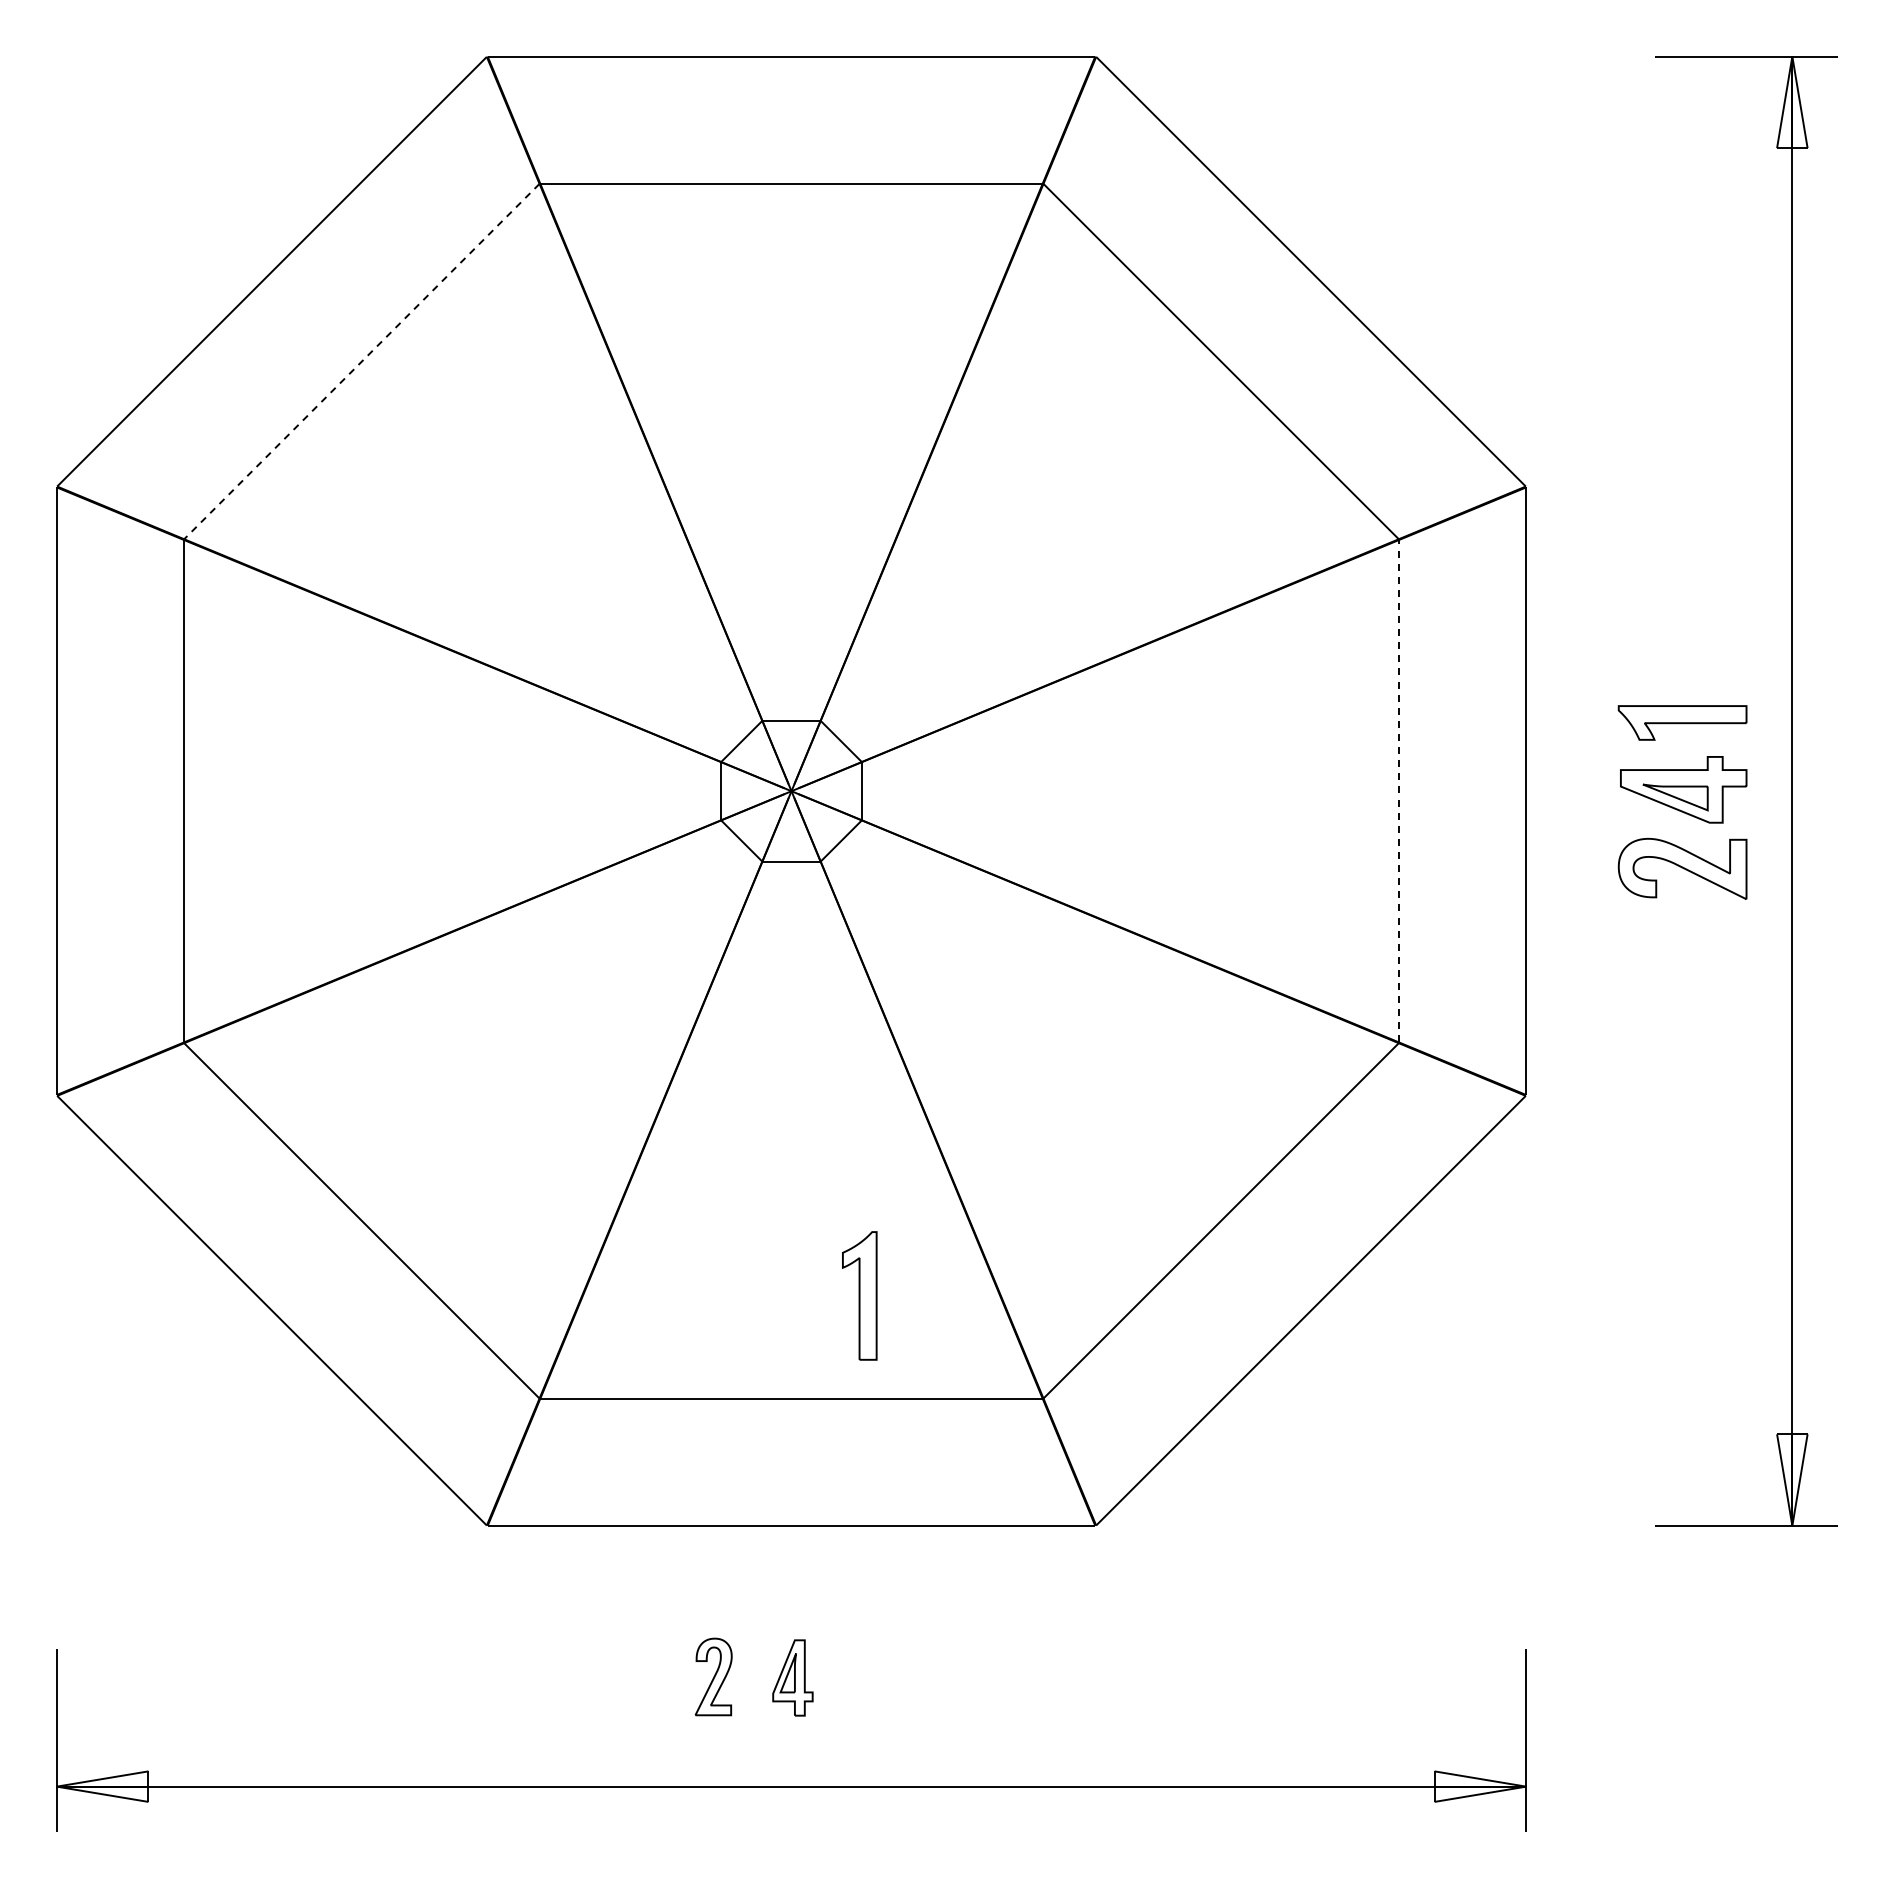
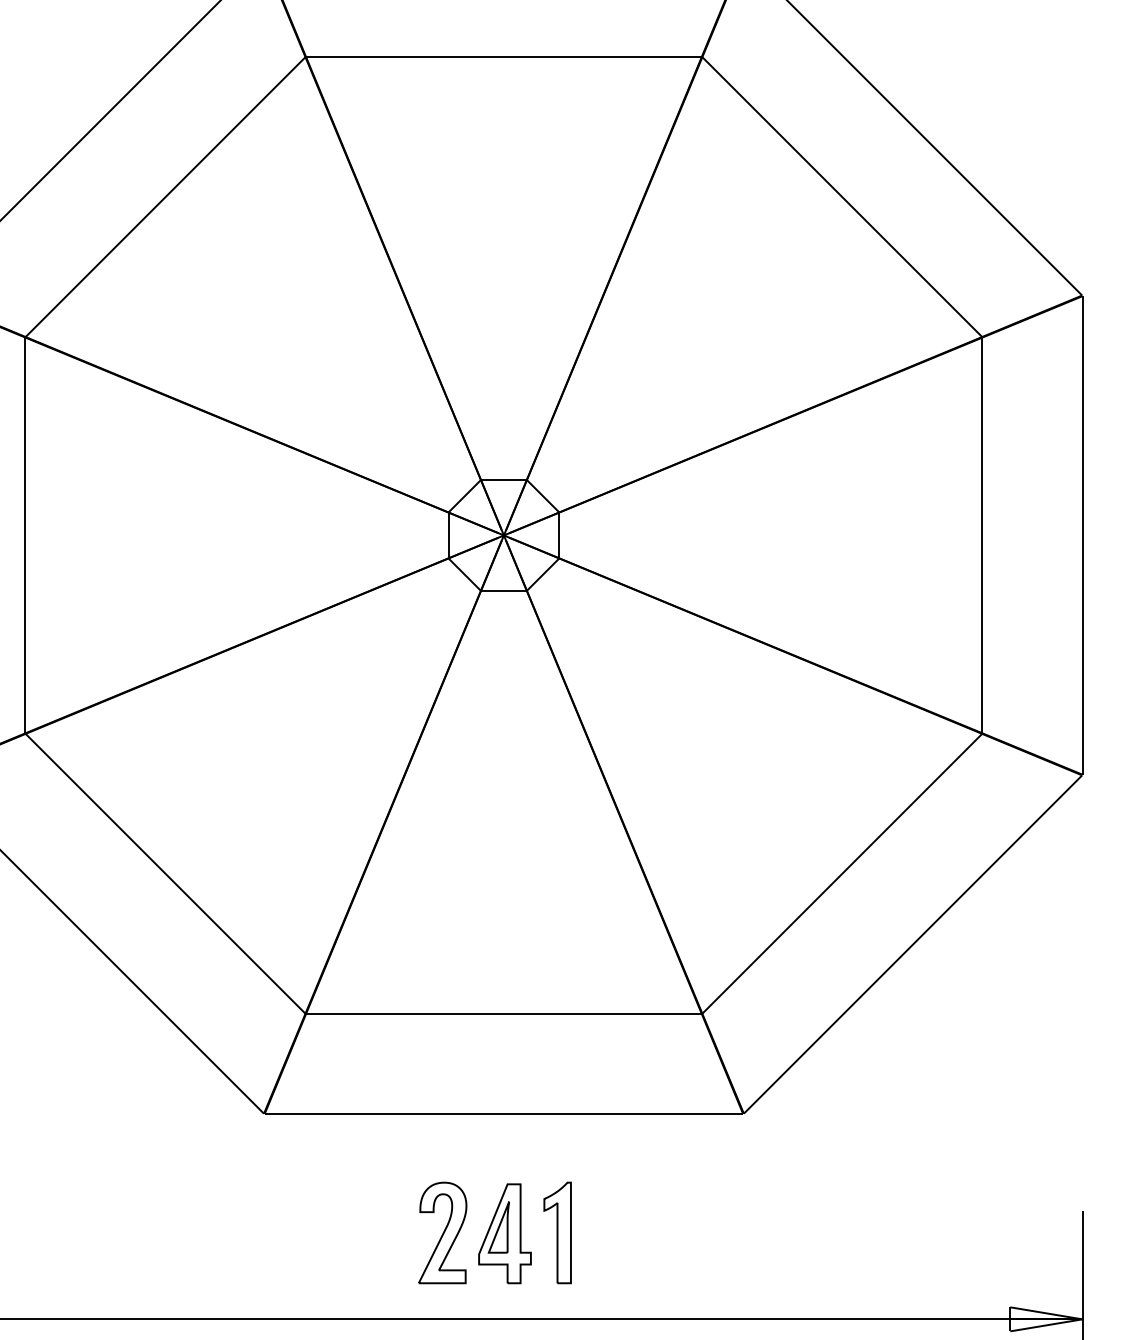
line: (361, 361) -> (165, 197), dashed -> solid
line: (1399, 790) -> (982, 534), dashed -> solid
part: (859, 1295) -> (557, 1232), moved
part: (713, 1676) -> (442, 1232), size x1.67
part: (792, 1677) -> (504, 1233), size x1.67

